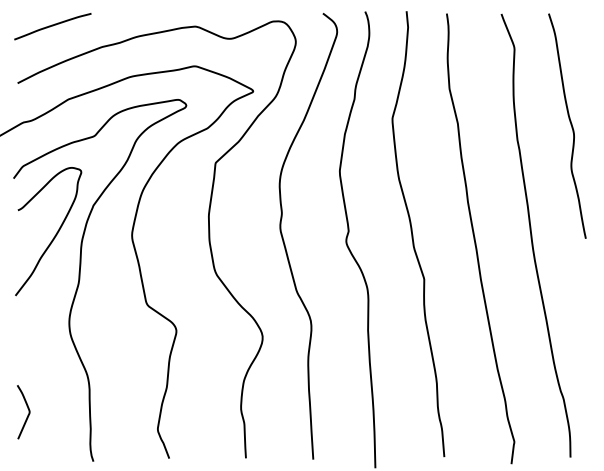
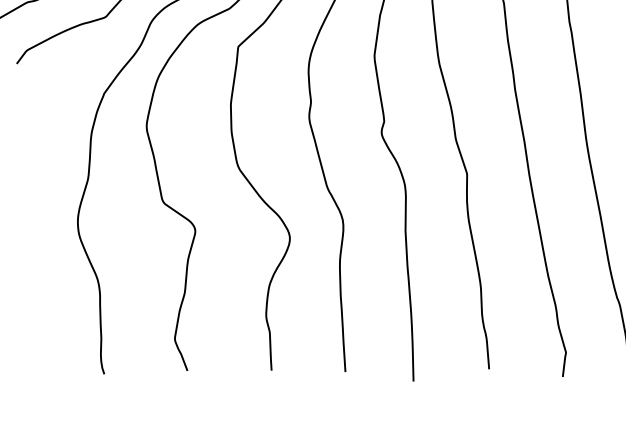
curve: (54, 235) -> (61, 126), removed
curve: (28, 412) -> (33, 320), removed

